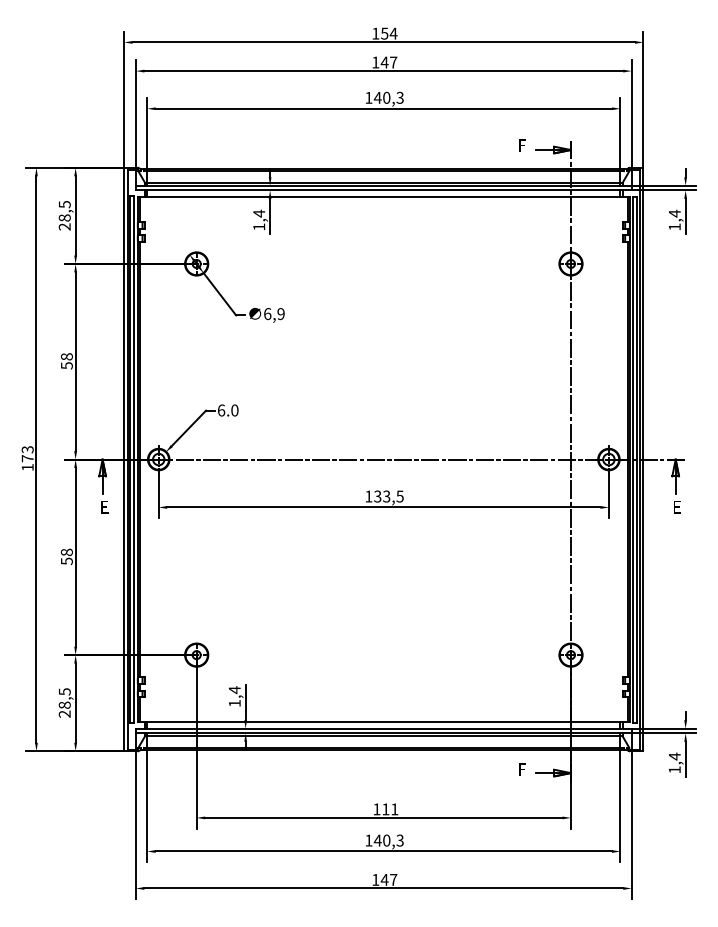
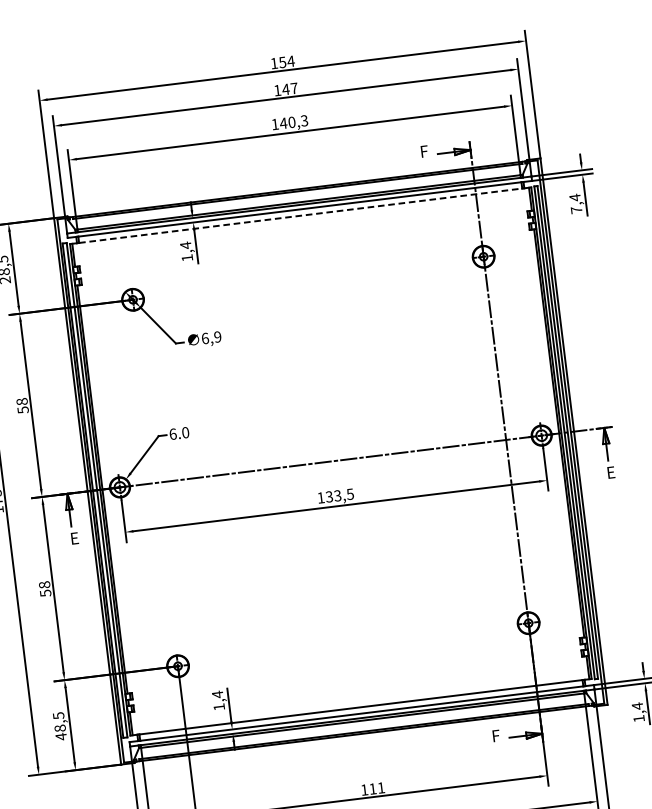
line: (383, 197) -> (300, 216), solid -> dashed
text: (674, 226) -> (576, 209), 1,4 -> 7,4
text: (64, 714) -> (61, 737), 28,5 -> 48,5

